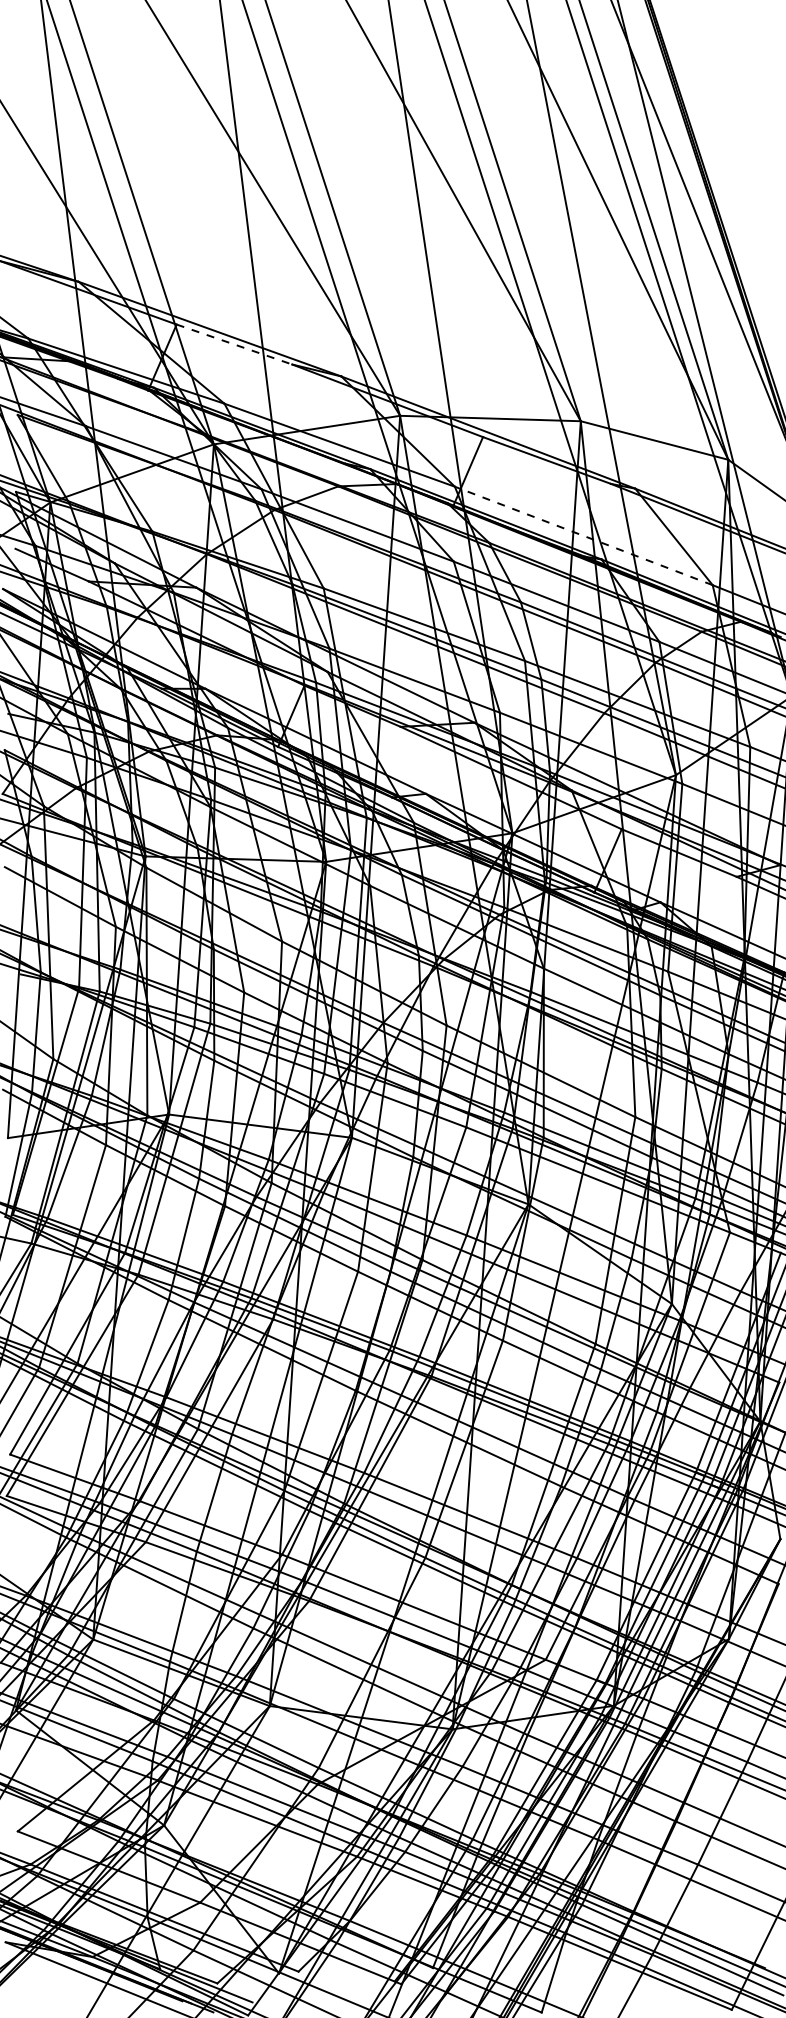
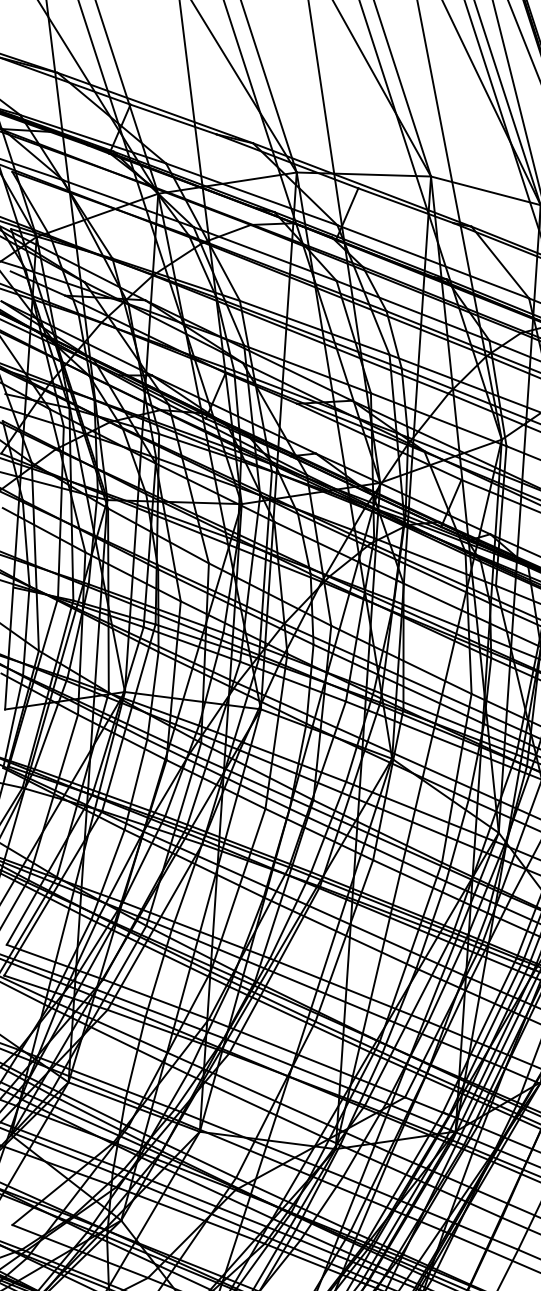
line: (235, 344) -> (174, 119), dashed -> solid
line: (583, 535) -> (433, 261), dashed -> solid

